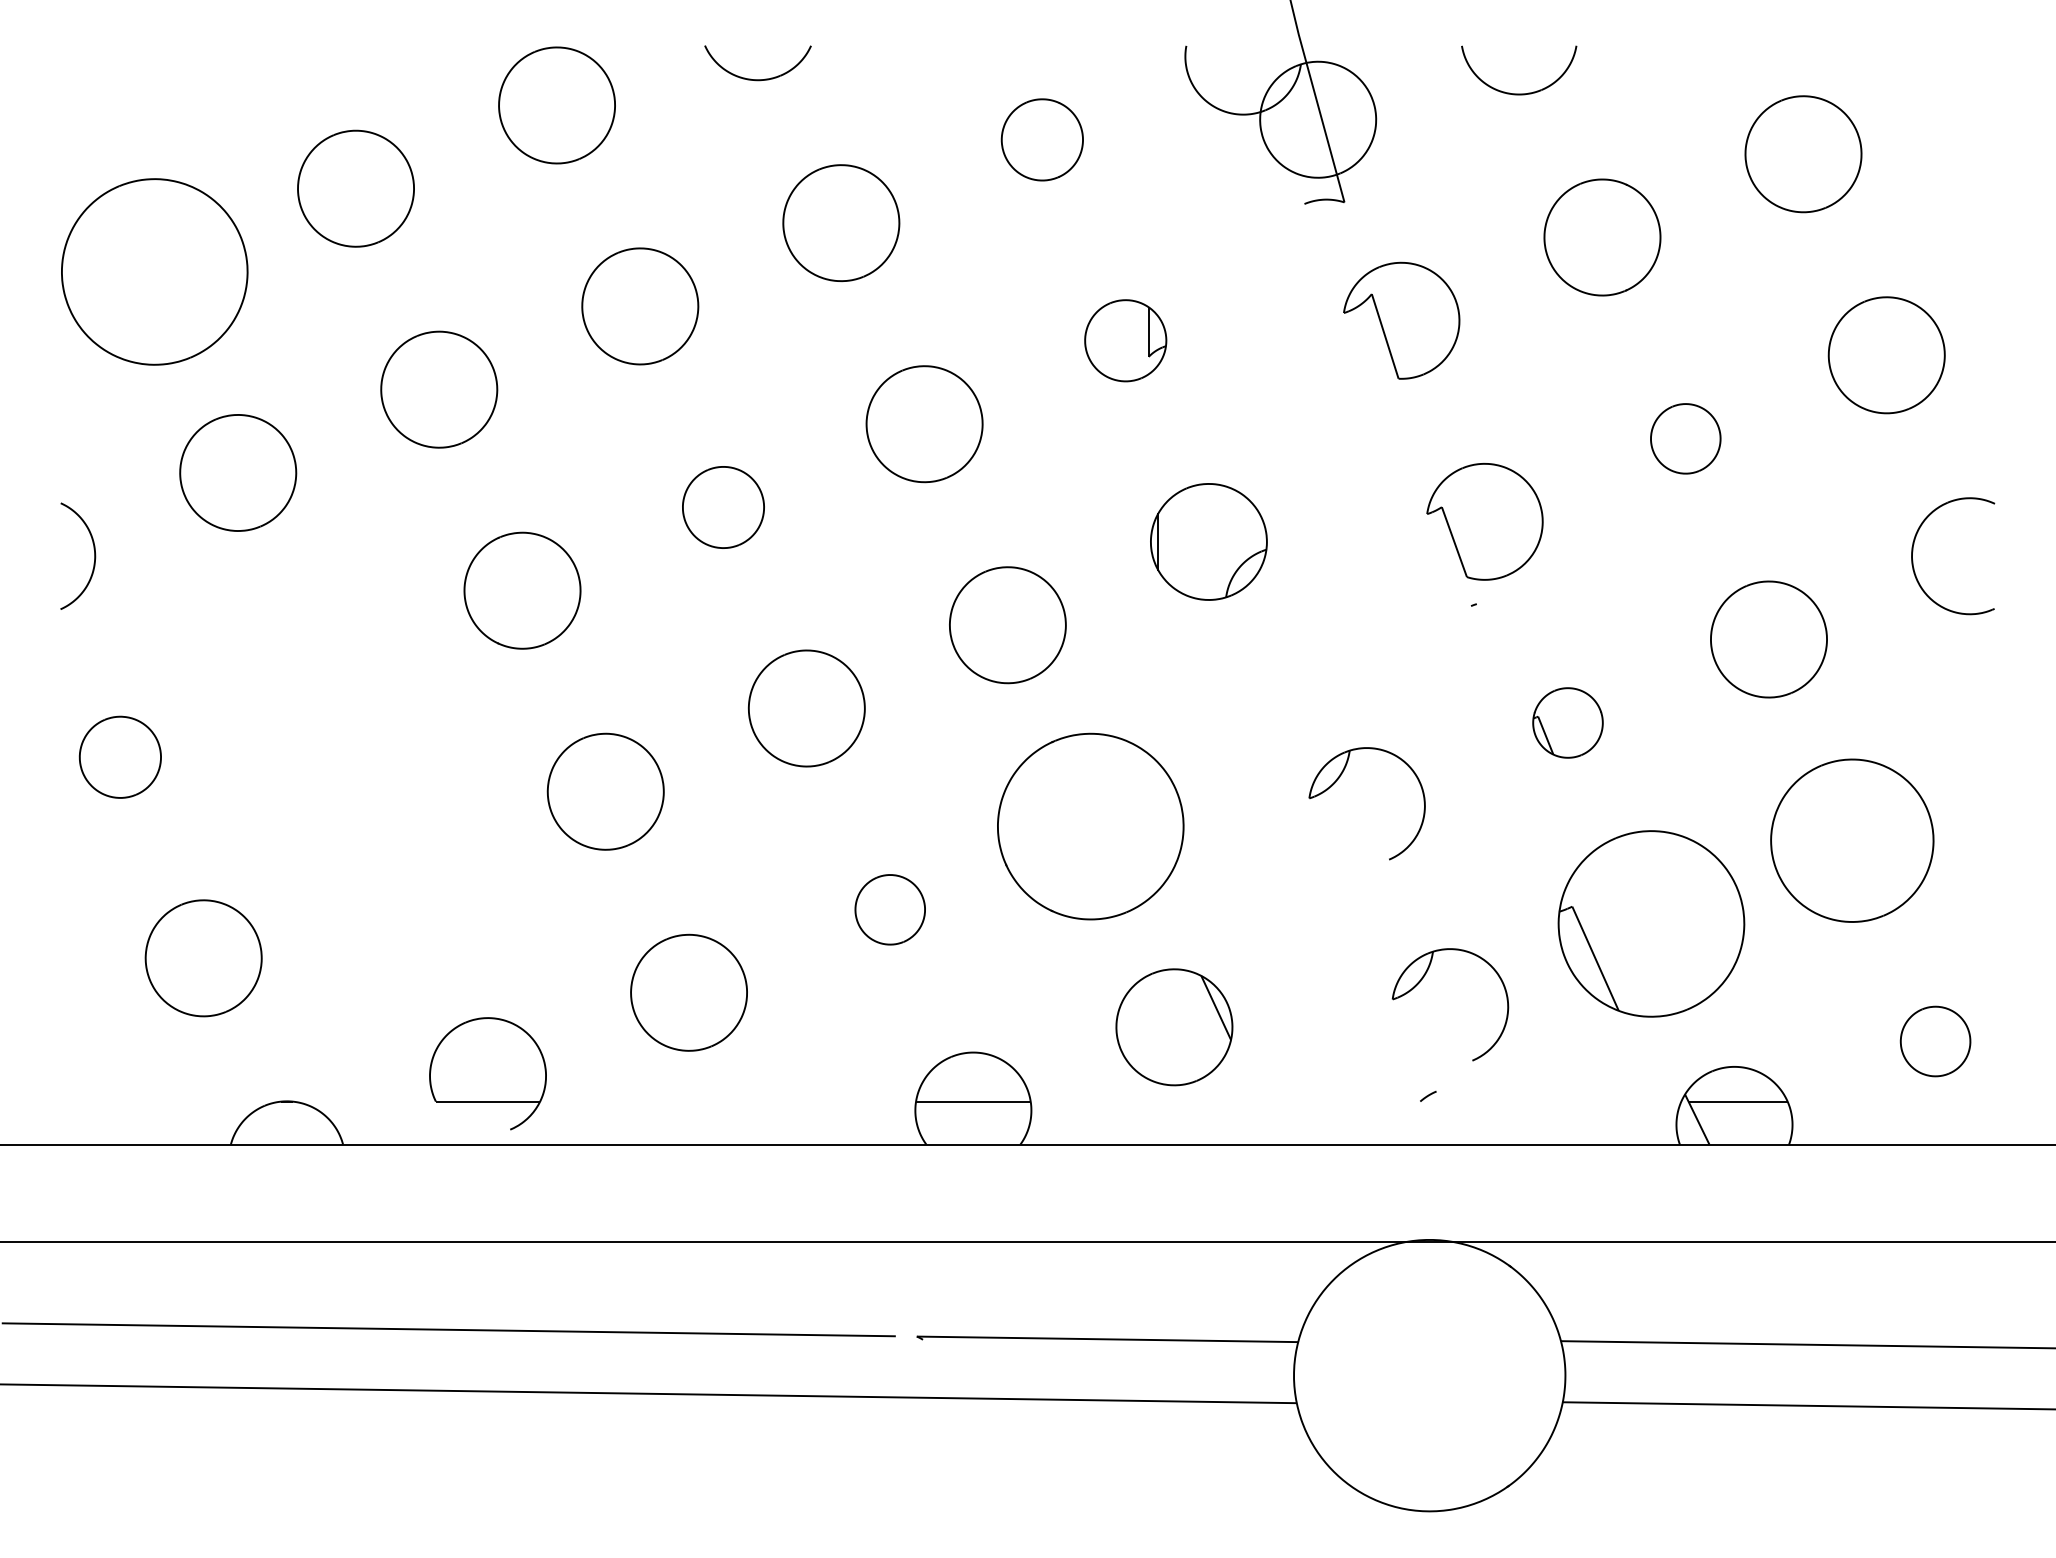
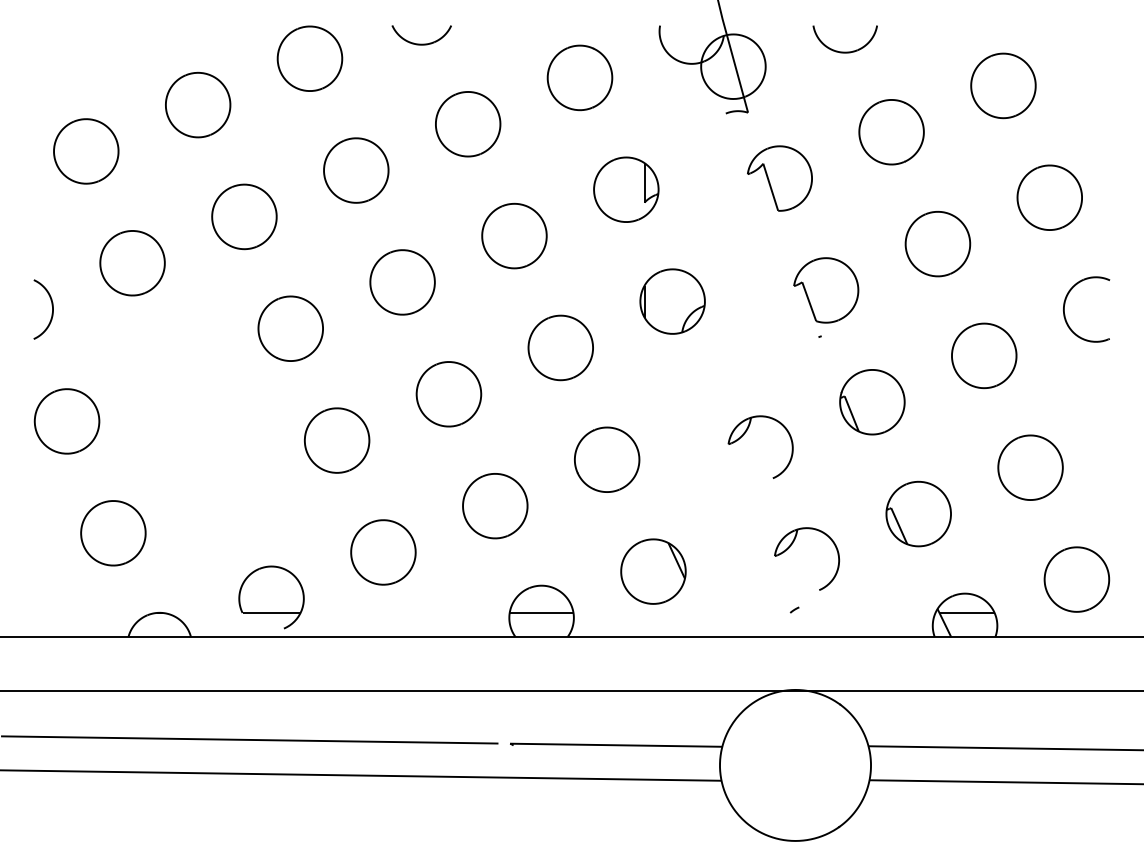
part: (1041, 139) -> (579, 77), size x1.43
part: (155, 272) -> (86, 151), size x0.62
part: (1125, 340) -> (626, 189), size x1.43
part: (1684, 439) -> (937, 244), size x1.67
part: (723, 507) -> (402, 282), size x1.43
part: (1568, 723) -> (872, 402), size x1.67
part: (119, 757) -> (66, 421), size x1.43
part: (1091, 825) -> (607, 459), size x0.62
part: (1852, 840) -> (1030, 467), size x0.71
part: (890, 910) -> (495, 506), size x1.67
part: (1650, 922) -> (918, 513), size x0.62
part: (1934, 1041) -> (1076, 579), size x1.67

